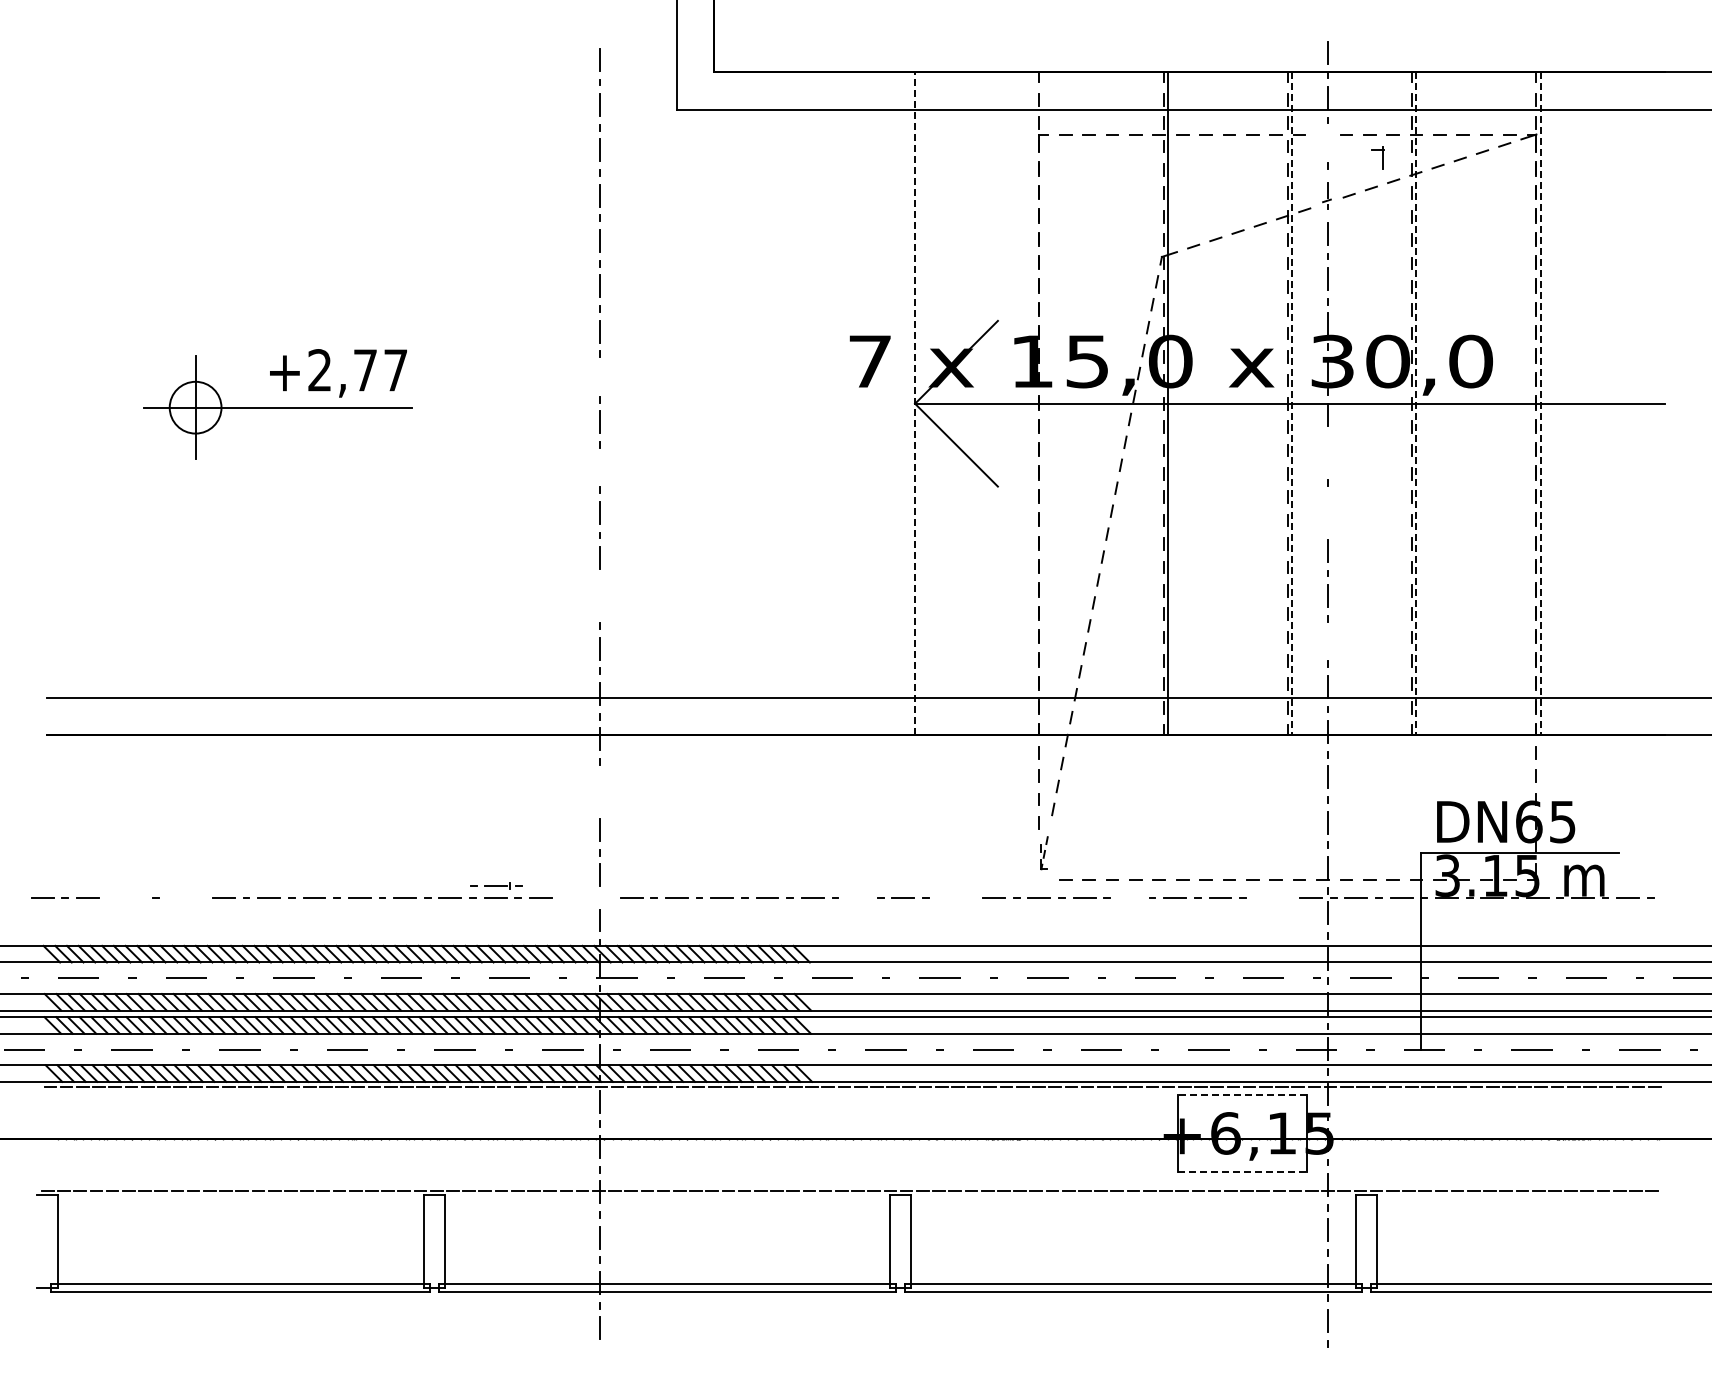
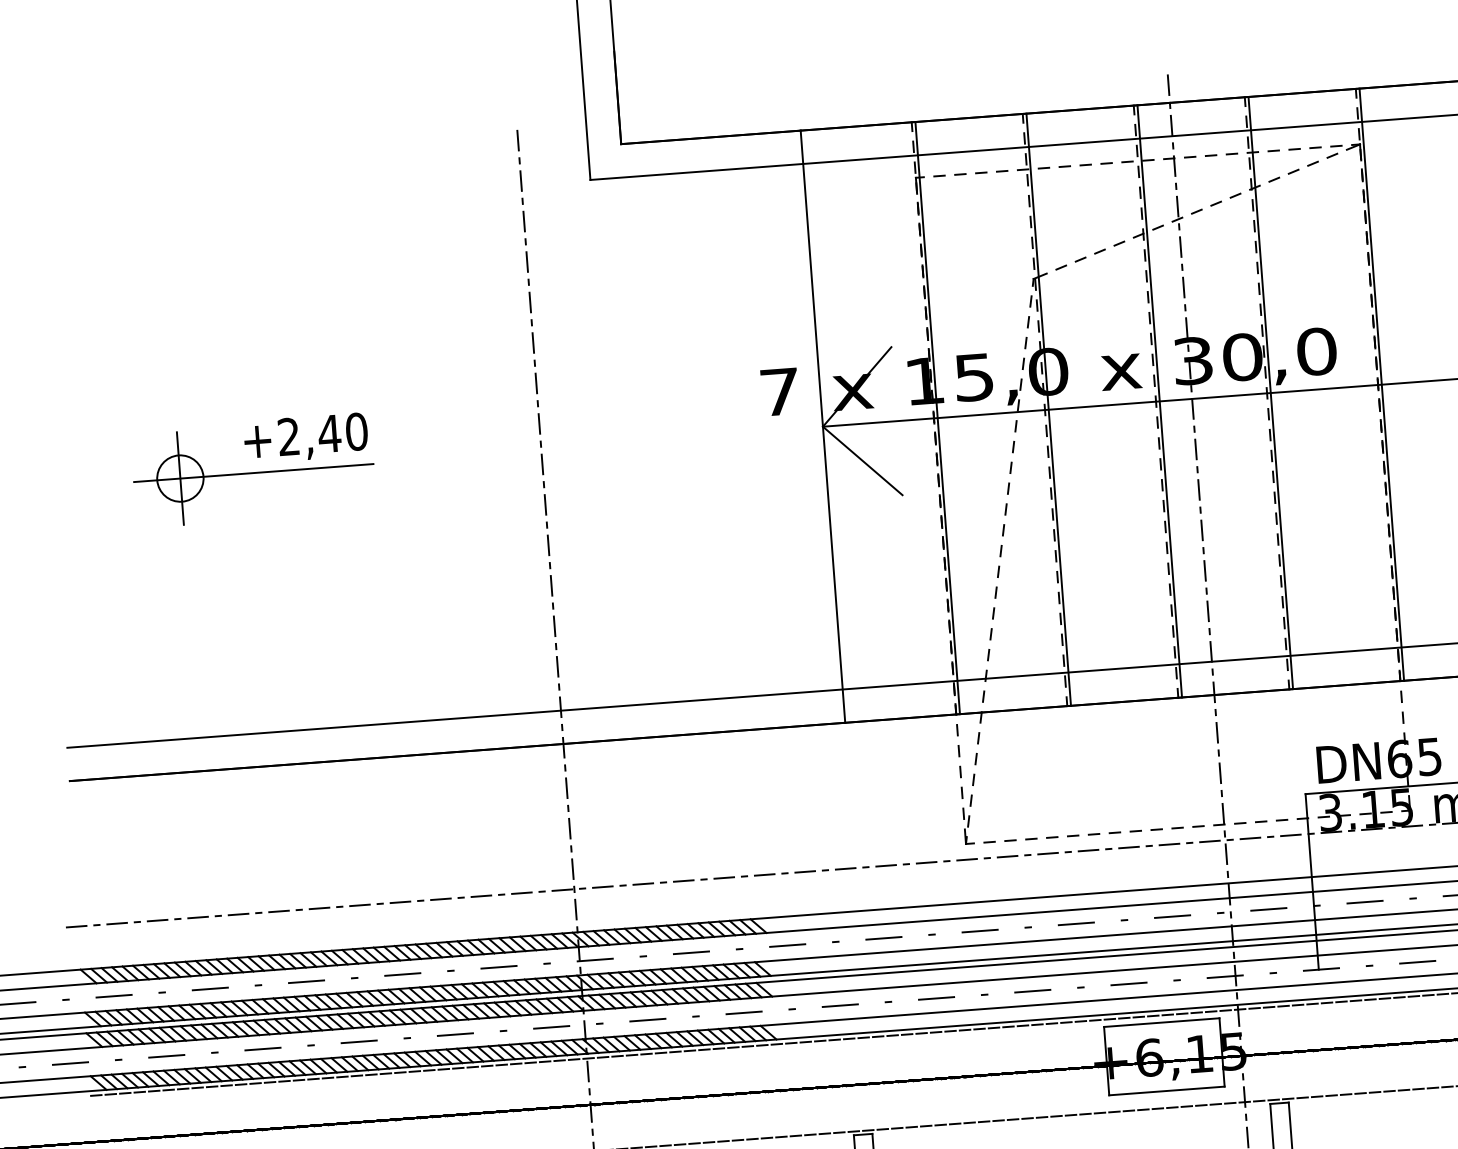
part: (1377, 157) -> (1169, 165), moved
part: (1326, 195) -> (1176, 213), size x1.43
text: (379, 370) -> (342, 432), +2,77 -> +2,40
line: (599, 376) -> (539, 423), added
line: (915, 403) -> (823, 426), dashed -> solid
line: (1043, 403) -> (937, 417), added
line: (1292, 404) -> (1160, 402), dashed -> solid
line: (1416, 404) -> (1271, 393), dashed -> solid
line: (1540, 404) -> (1381, 385), dashed -> solid
line: (1327, 452) -> (1194, 442), added
line: (599, 467) -> (545, 504), added
line: (1327, 512) -> (1198, 496), added
line: (599, 595) -> (553, 619), added
line: (1327, 641) -> (1207, 611), added
line: (599, 791) -> (567, 794), added
part: (1044, 852) -> (968, 818), size x1.67
part: (496, 885) -> (562, 889), moved
line: (125, 897) -> (150, 920), added
line: (185, 897) -> (204, 916), added
line: (857, 897) -> (804, 871), added
line: (955, 897) -> (892, 865), added
line: (1129, 897) -> (1047, 853), added
line: (1272, 897) -> (1175, 843), added
line: (1242, 1095) -> (1161, 1022), dashed -> solid
line: (1242, 1171) -> (1167, 1090), dashed -> solid

